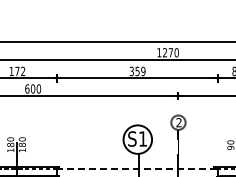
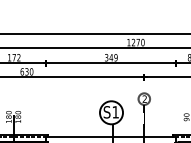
text: (137, 71) -> (111, 57), 359 -> 349
text: (32, 88) -> (26, 71), 600 -> 630
line: (136, 169) -> (110, 136), dashed -> solid

